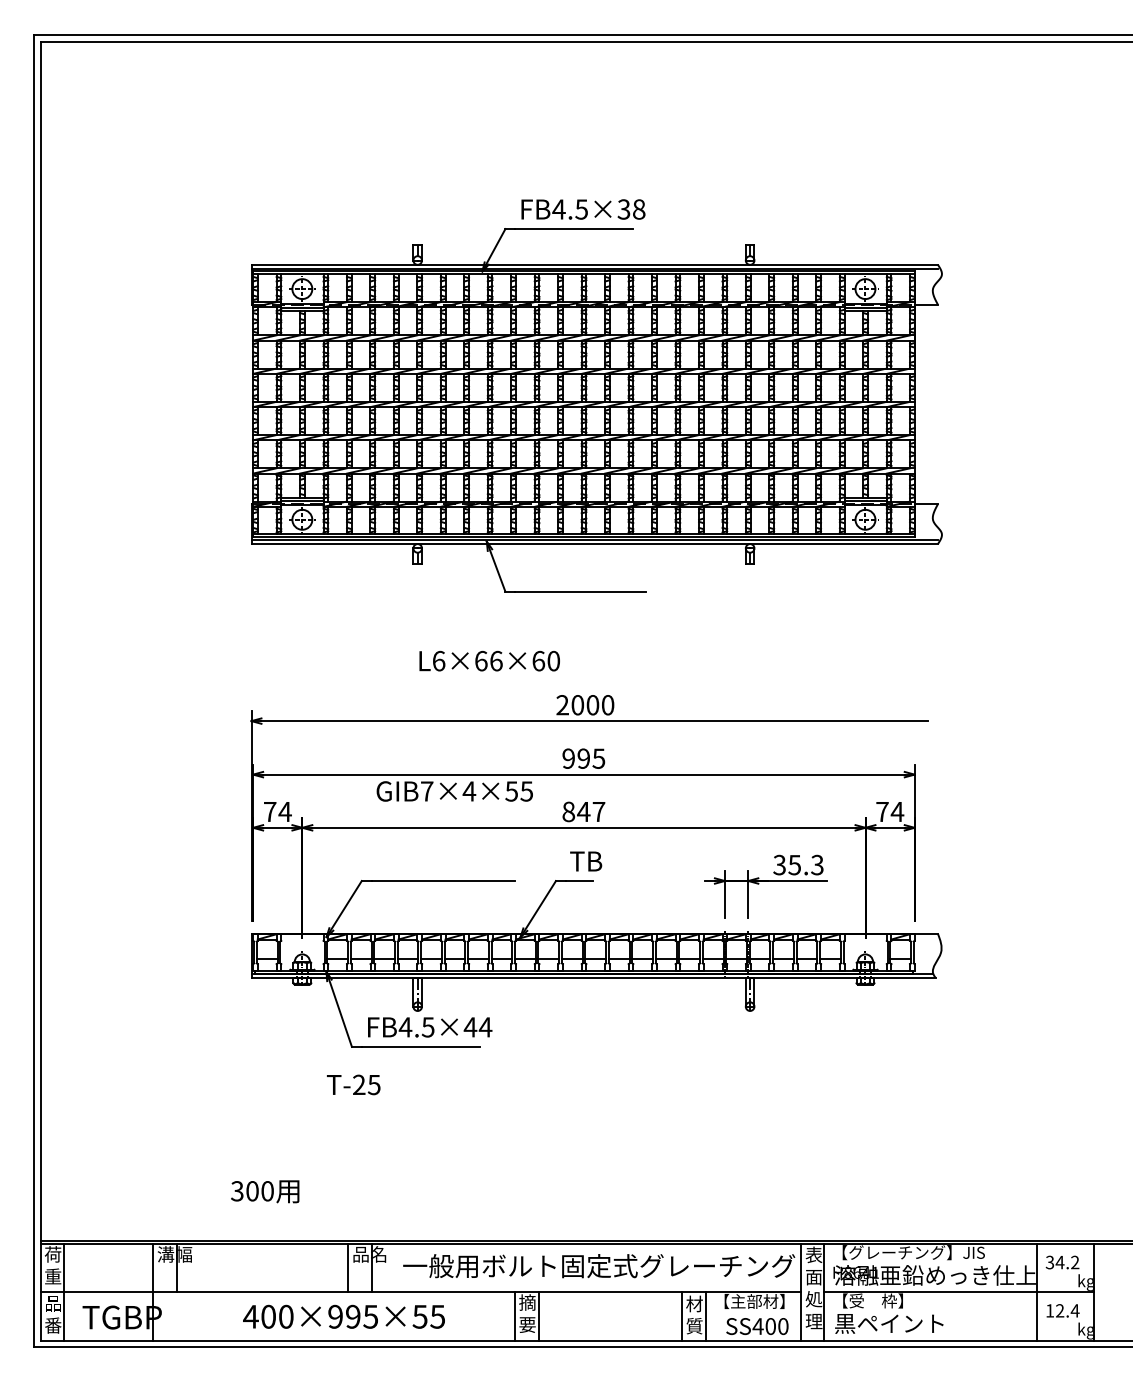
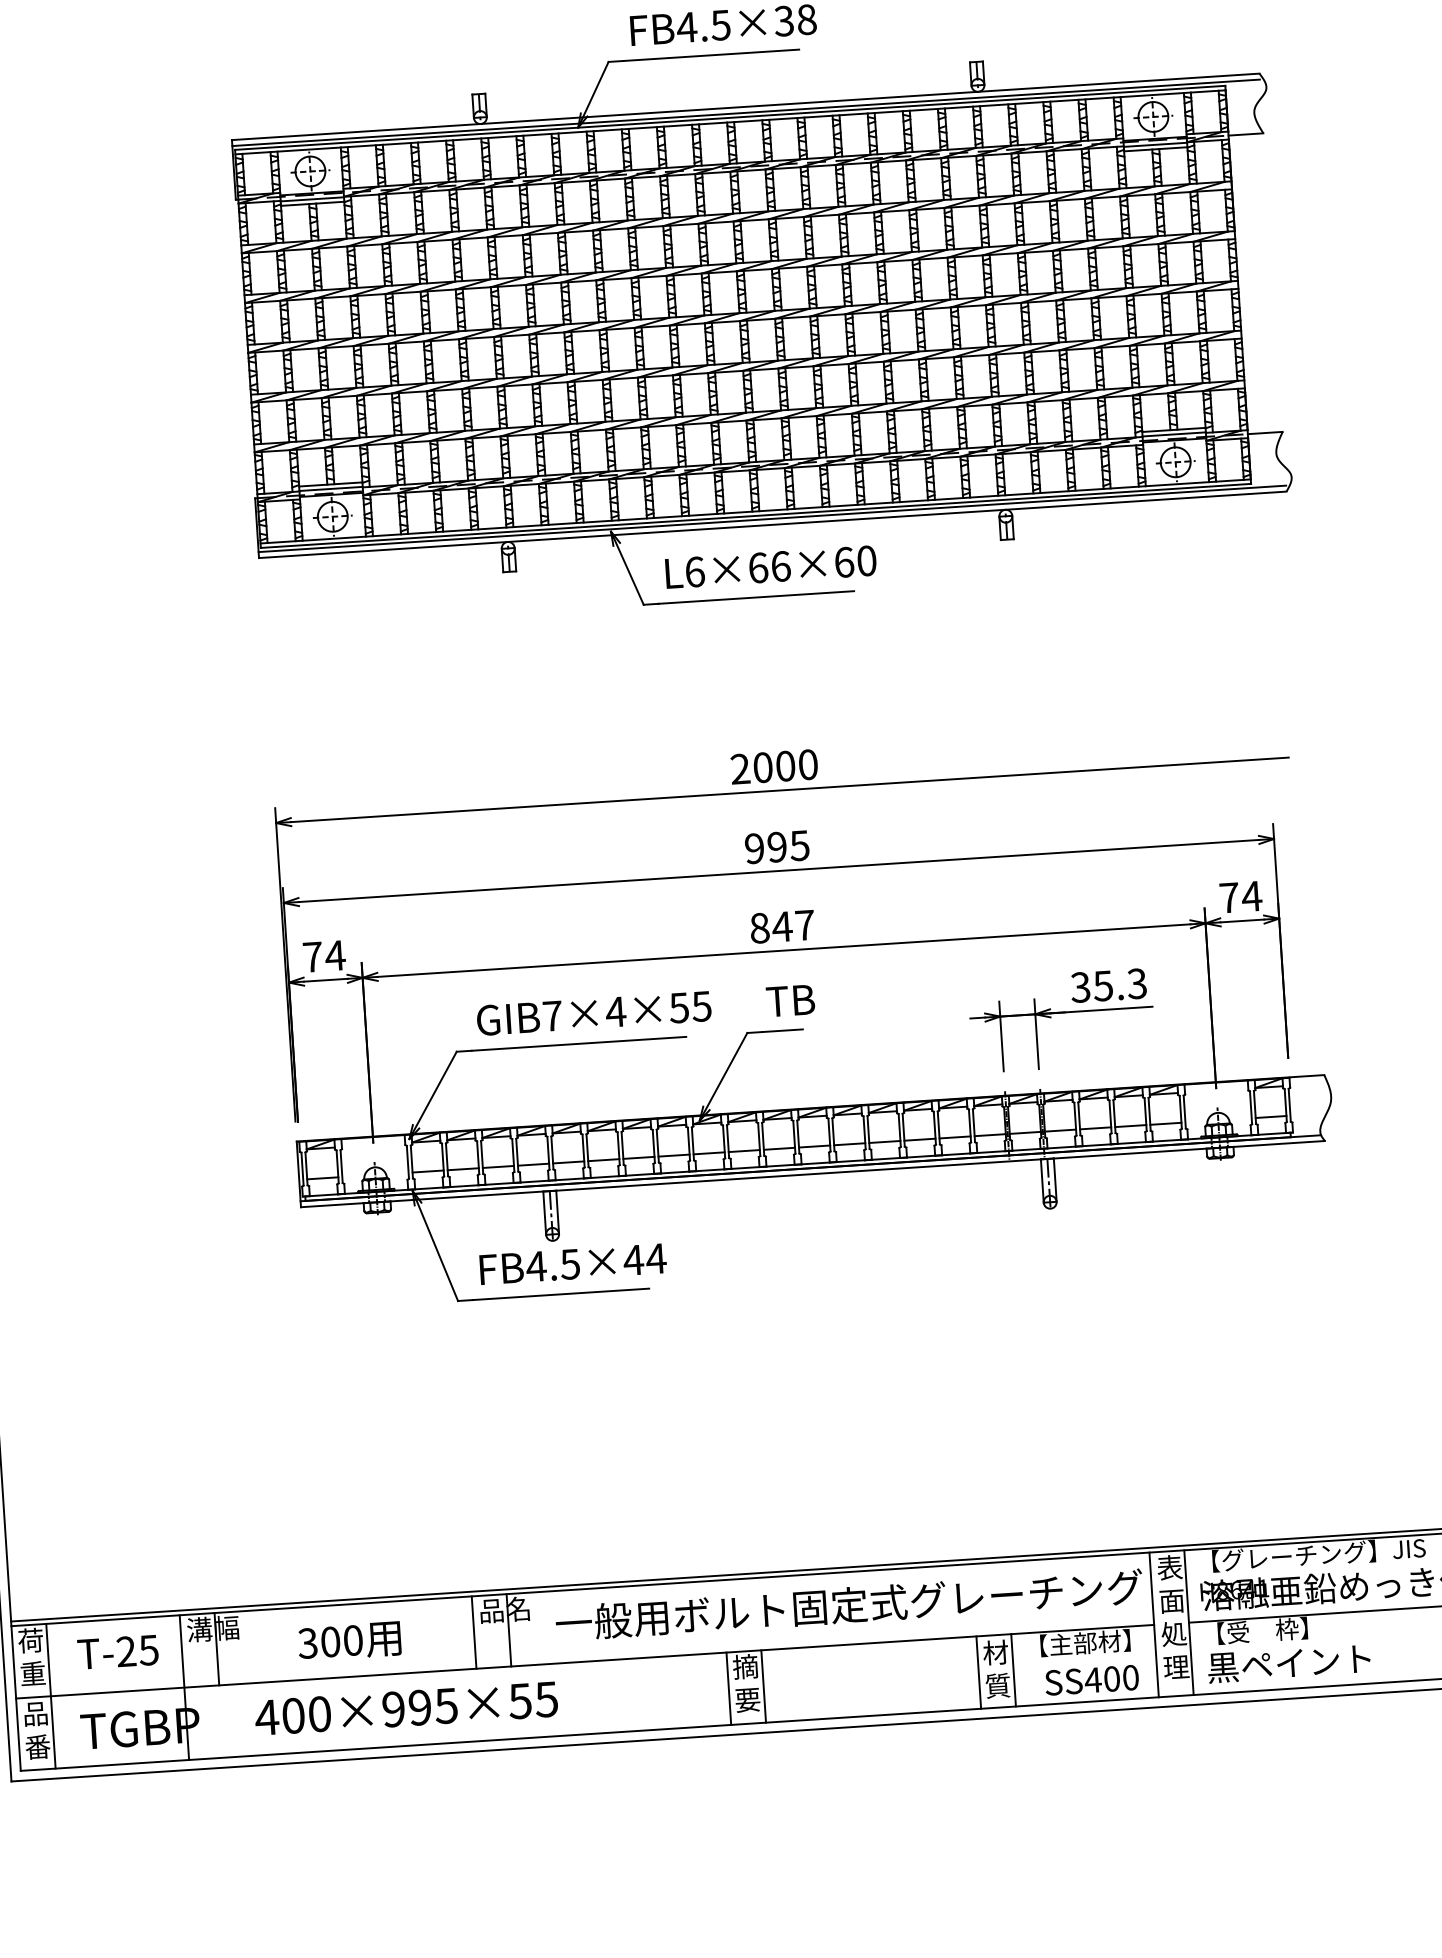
text: (489, 660) -> (770, 566), moved
text: (454, 791) -> (593, 1013), moved
text: (353, 1084) -> (117, 1651), moved
text: (265, 1191) -> (350, 1641), moved
text: (343, 1316) -> (405, 1708), moved

